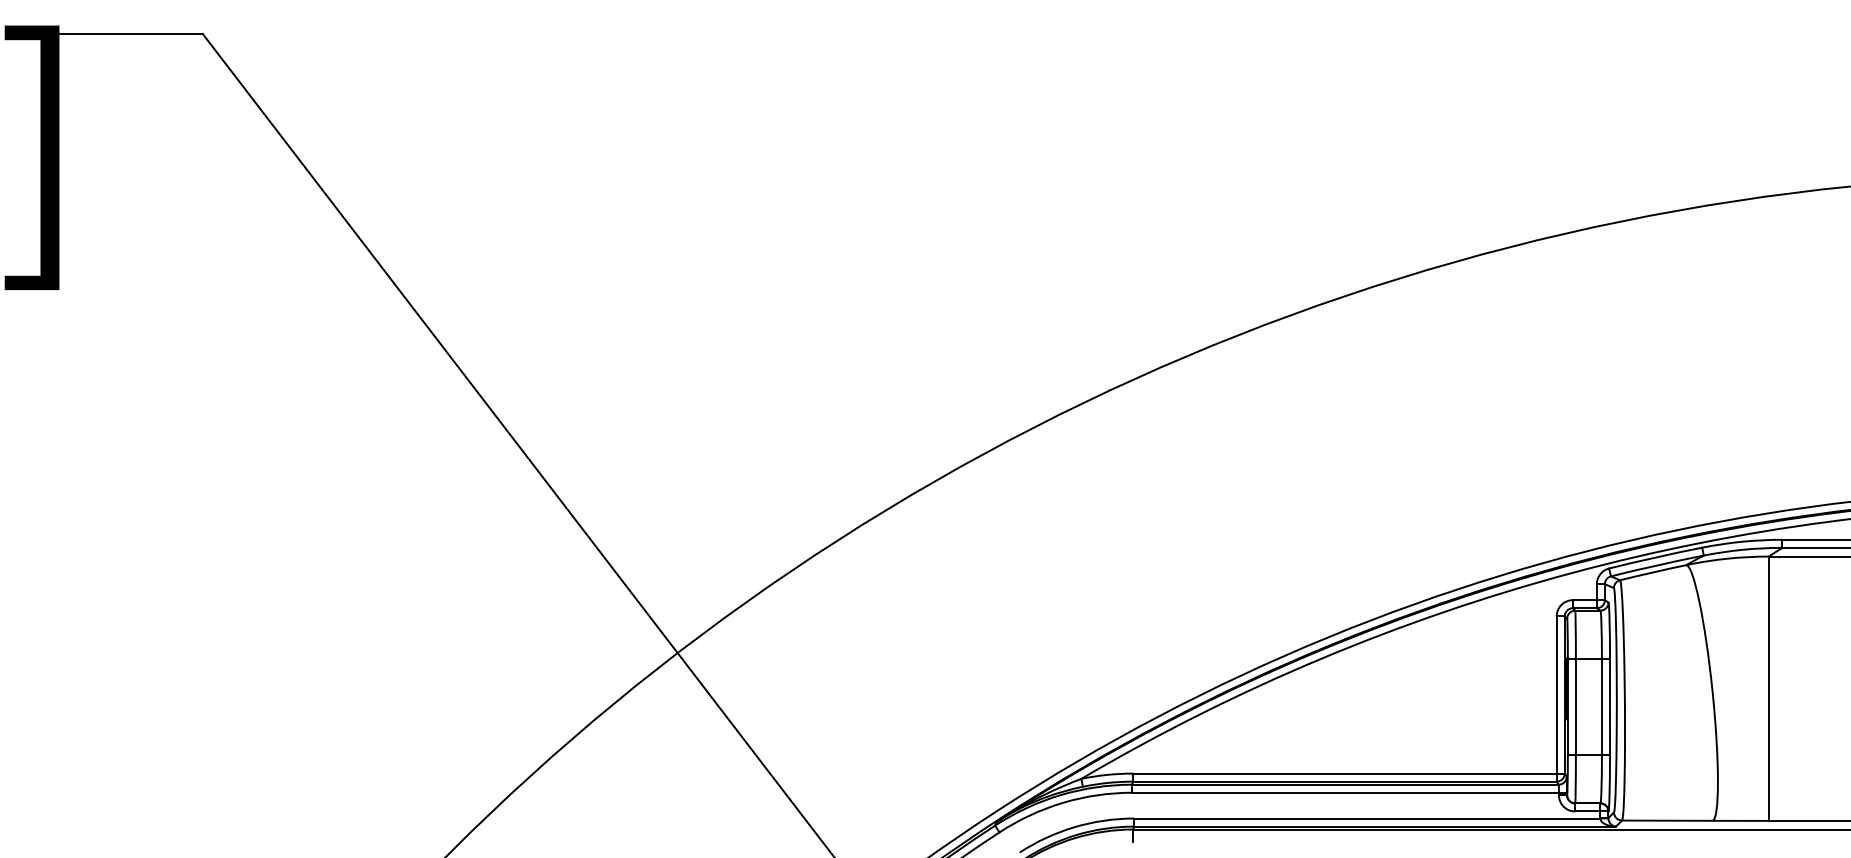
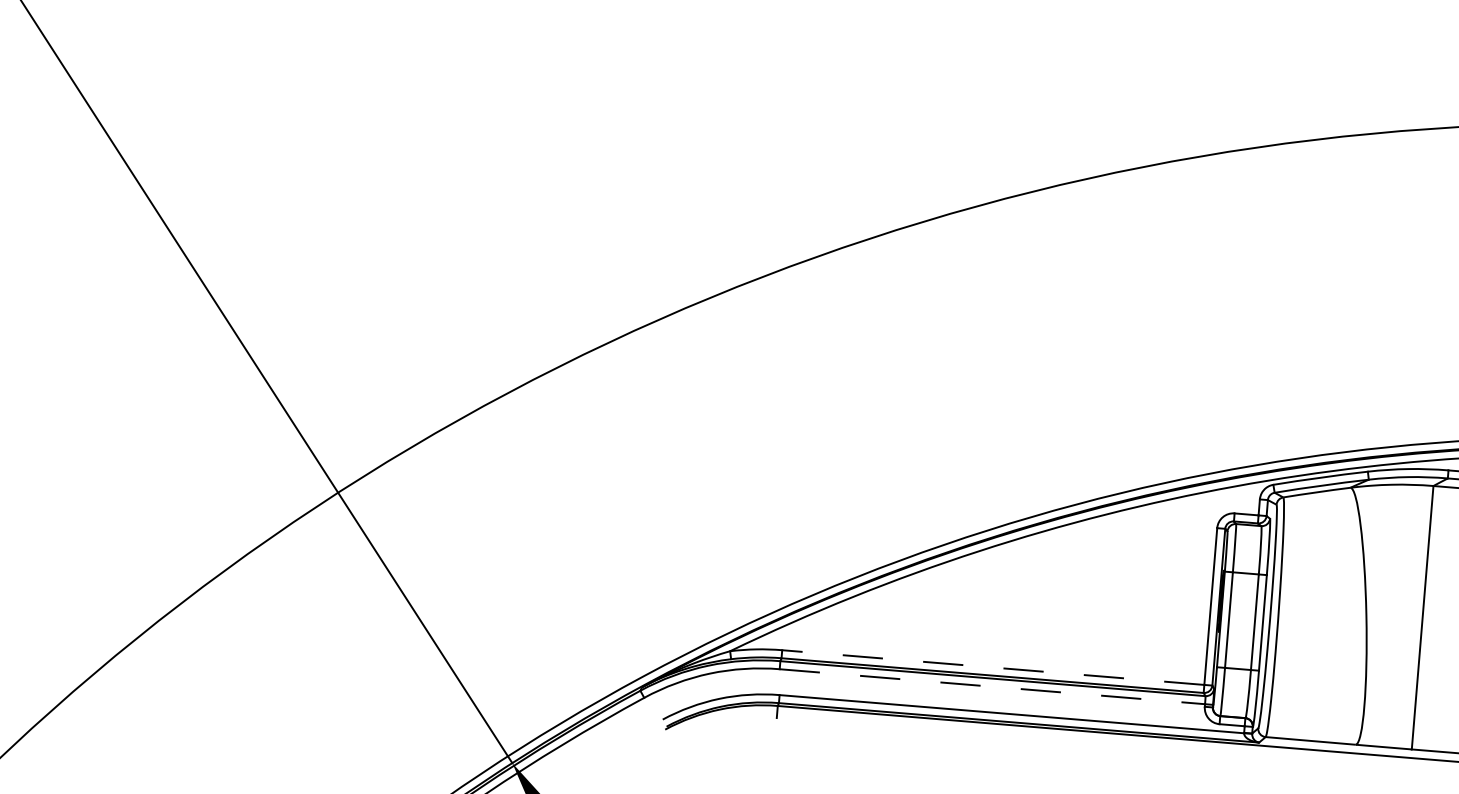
line: (1344, 773) -> (992, 667), solid -> dashed
line: (1346, 792) -> (993, 686), solid -> dashed

